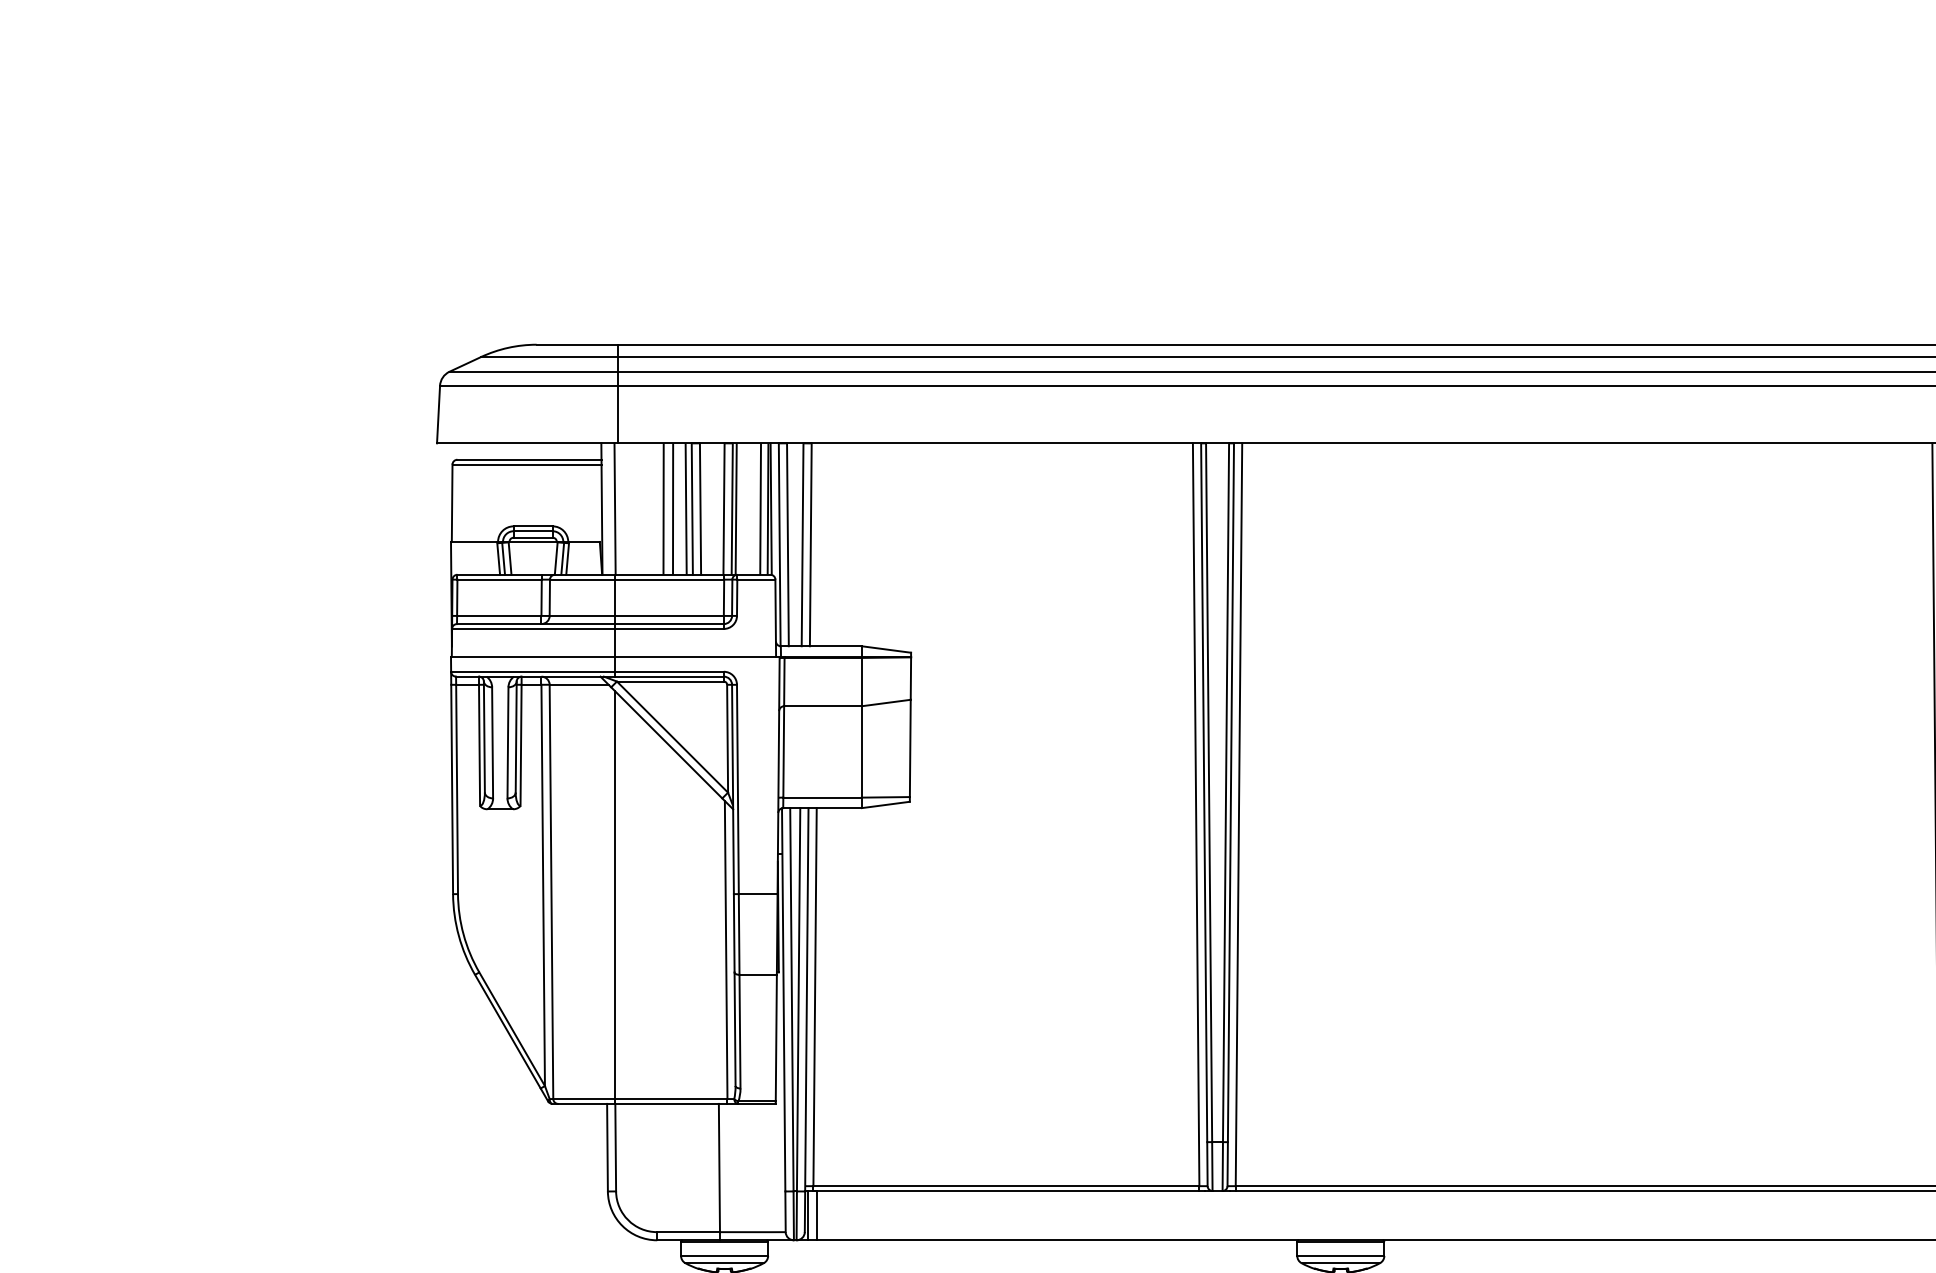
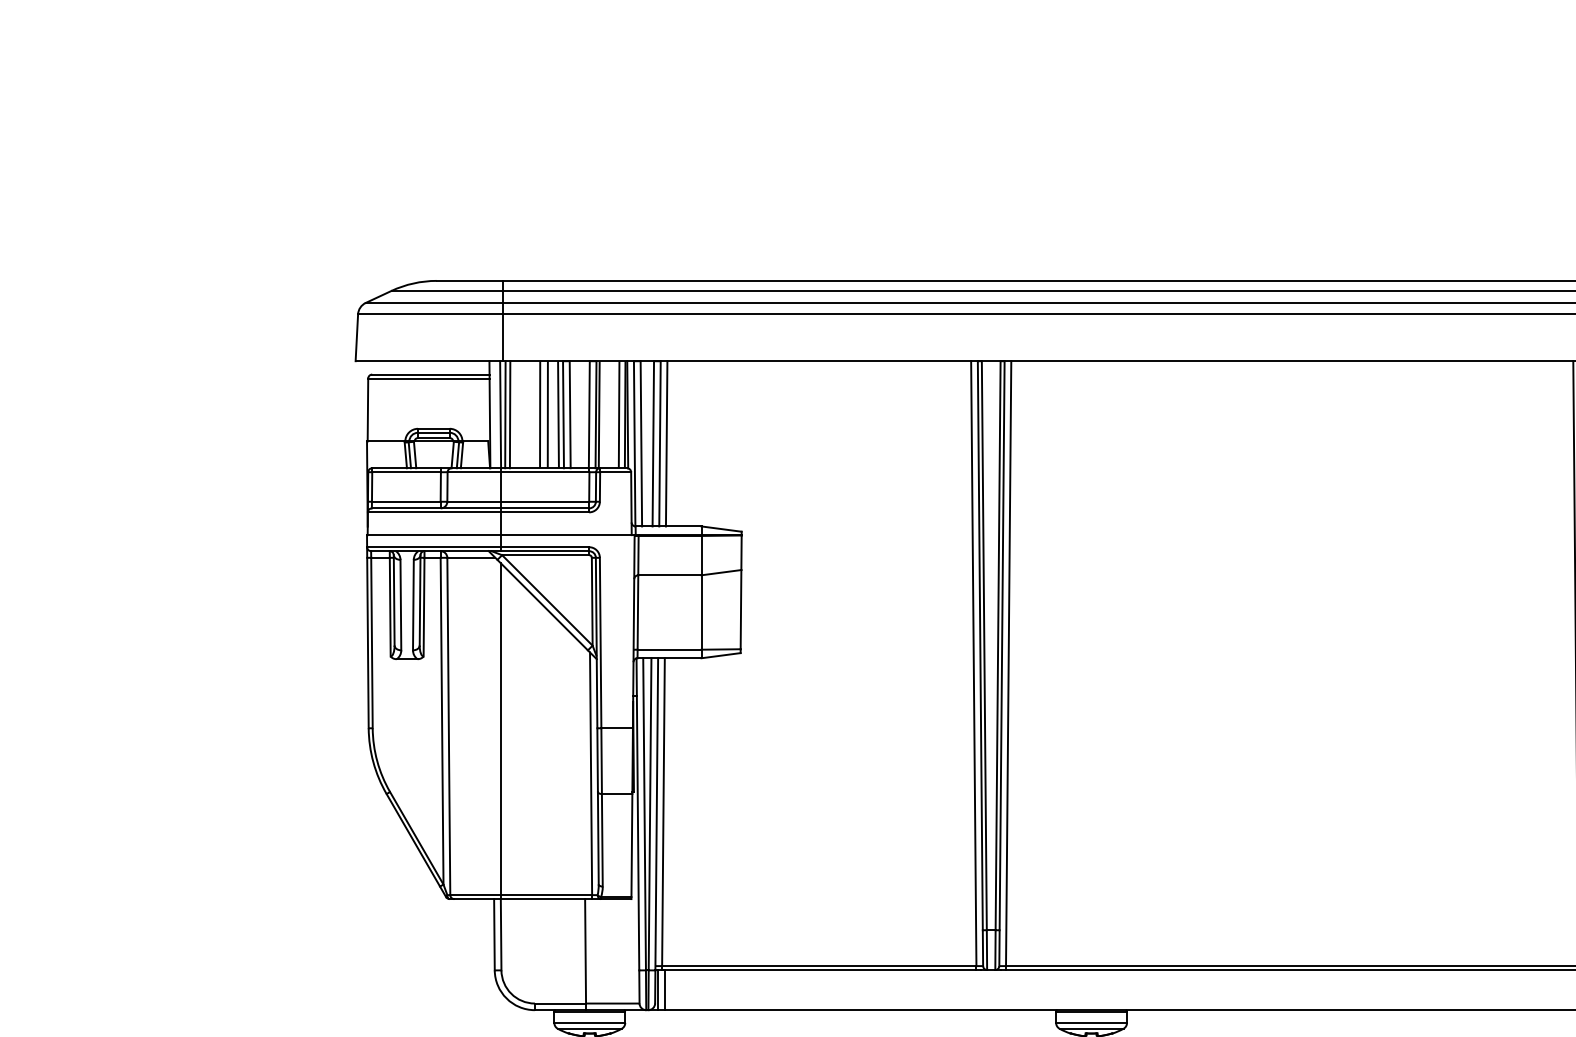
line: (620, 508) -> (505, 414), added
line: (626, 508) -> (509, 414), added
line: (818, 544) -> (666, 443), added

